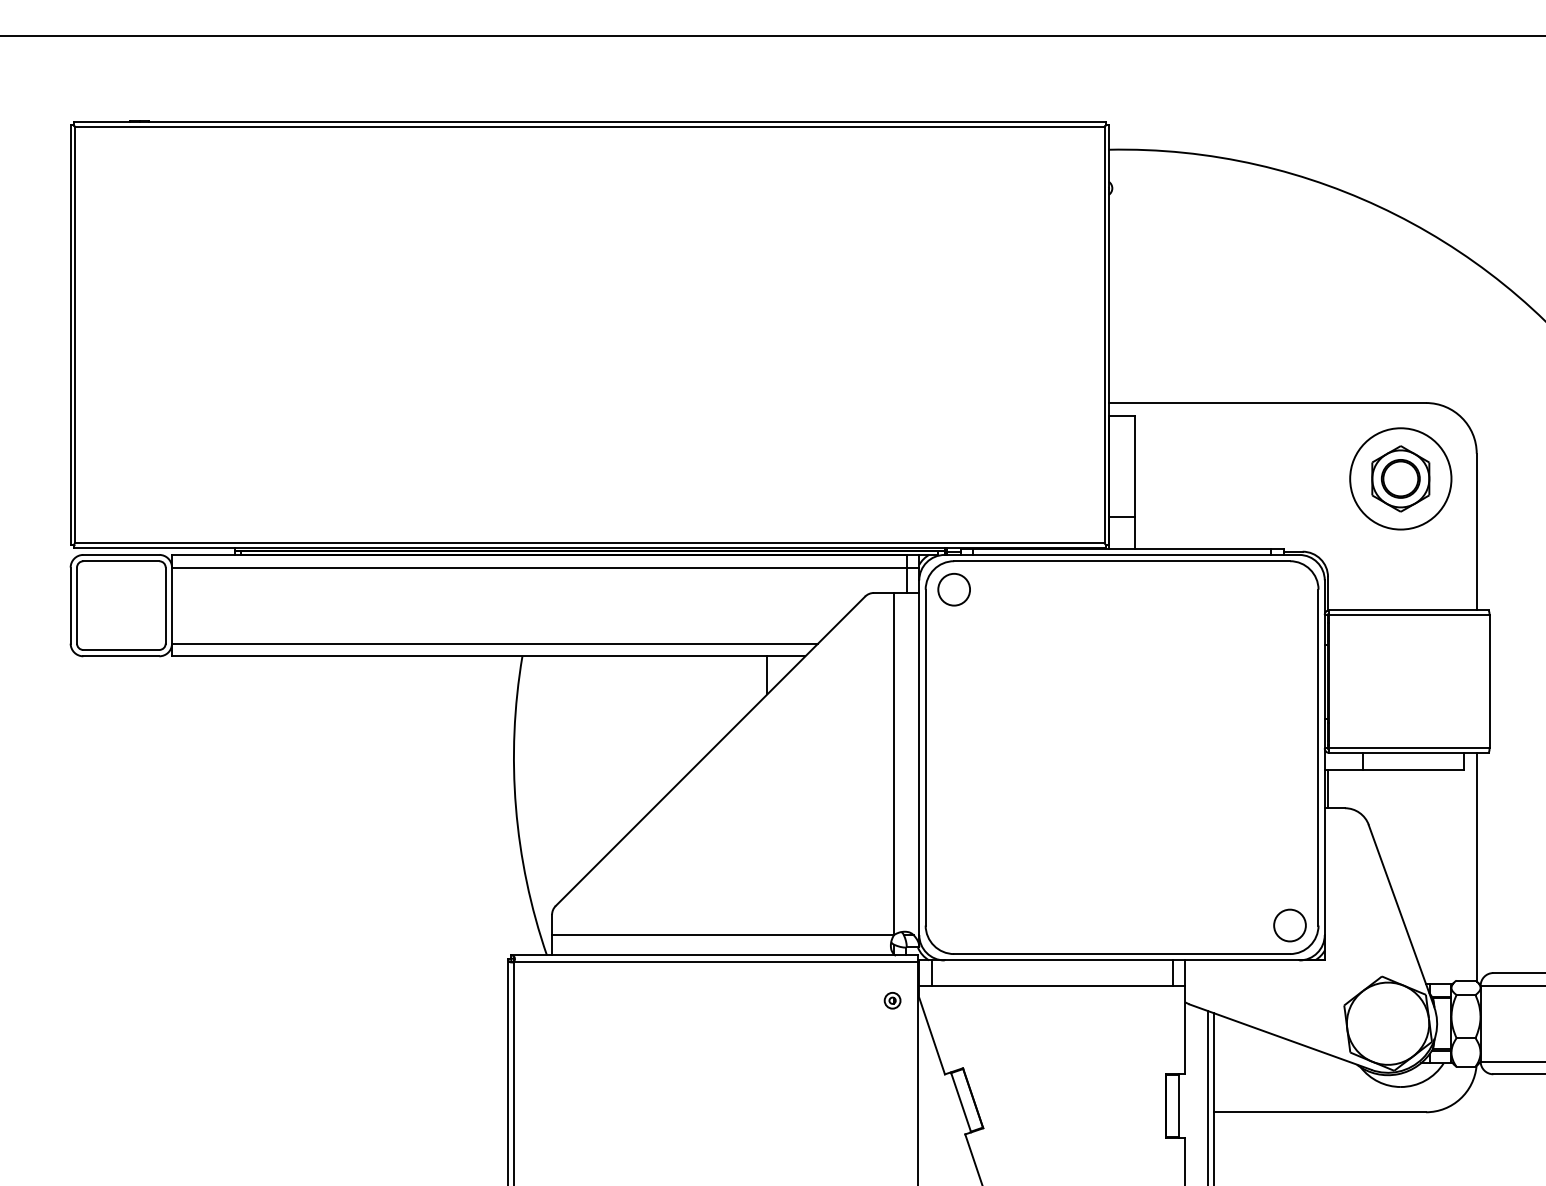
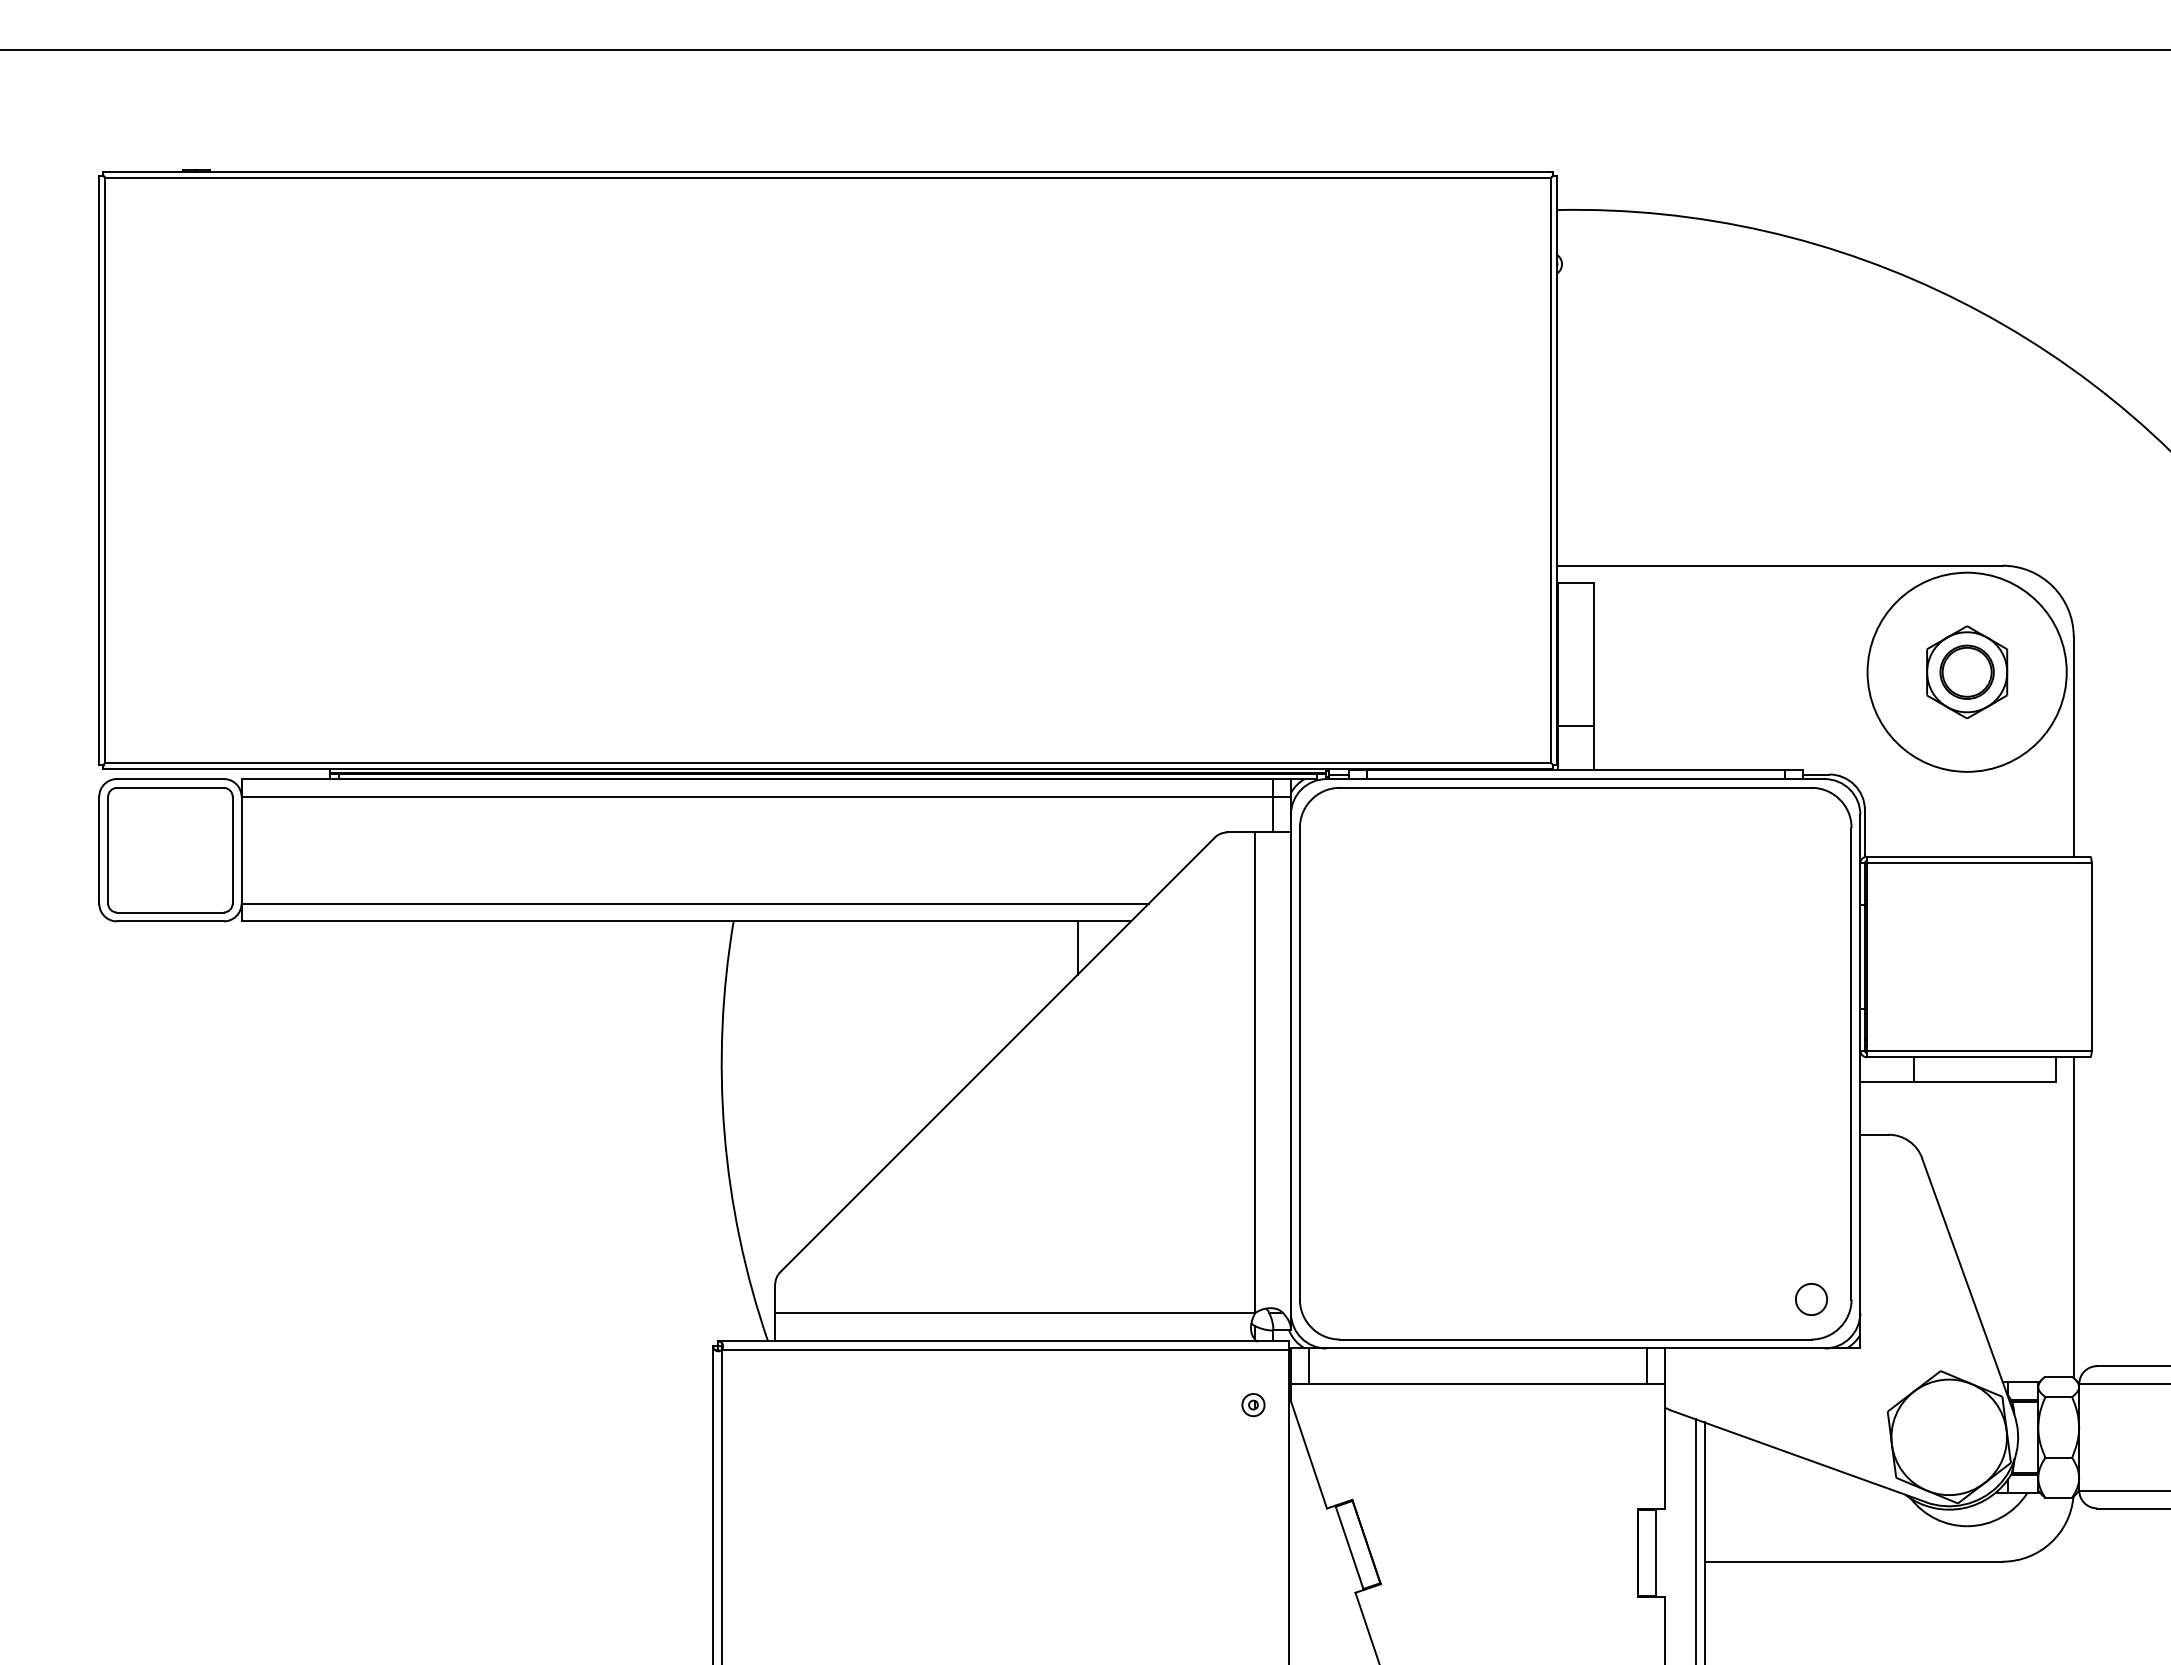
circle: (1401, 479) -> (1967, 672), size x1.4
circle: (953, 589) -> (1339, 827), removed
line: (1327, 788) -> (1864, 1107), removed
circle: (1289, 925) -> (1811, 1299), size x0.7

